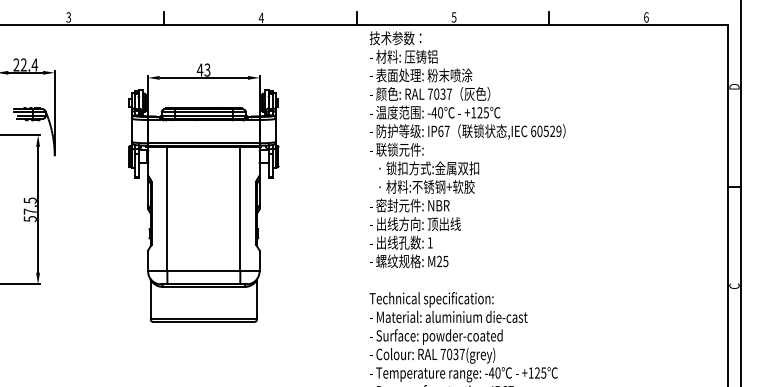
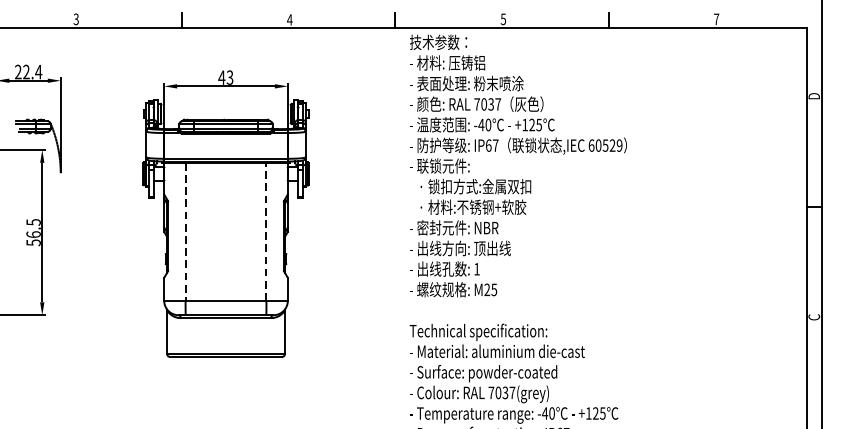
text: (646, 17) -> (716, 19), 6 -> 7
line: (240, 208) -> (266, 231), solid -> dashed
line: (167, 209) -> (185, 232), solid -> dashed
text: (29, 211) -> (32, 234), 57.5 -> 56.5

